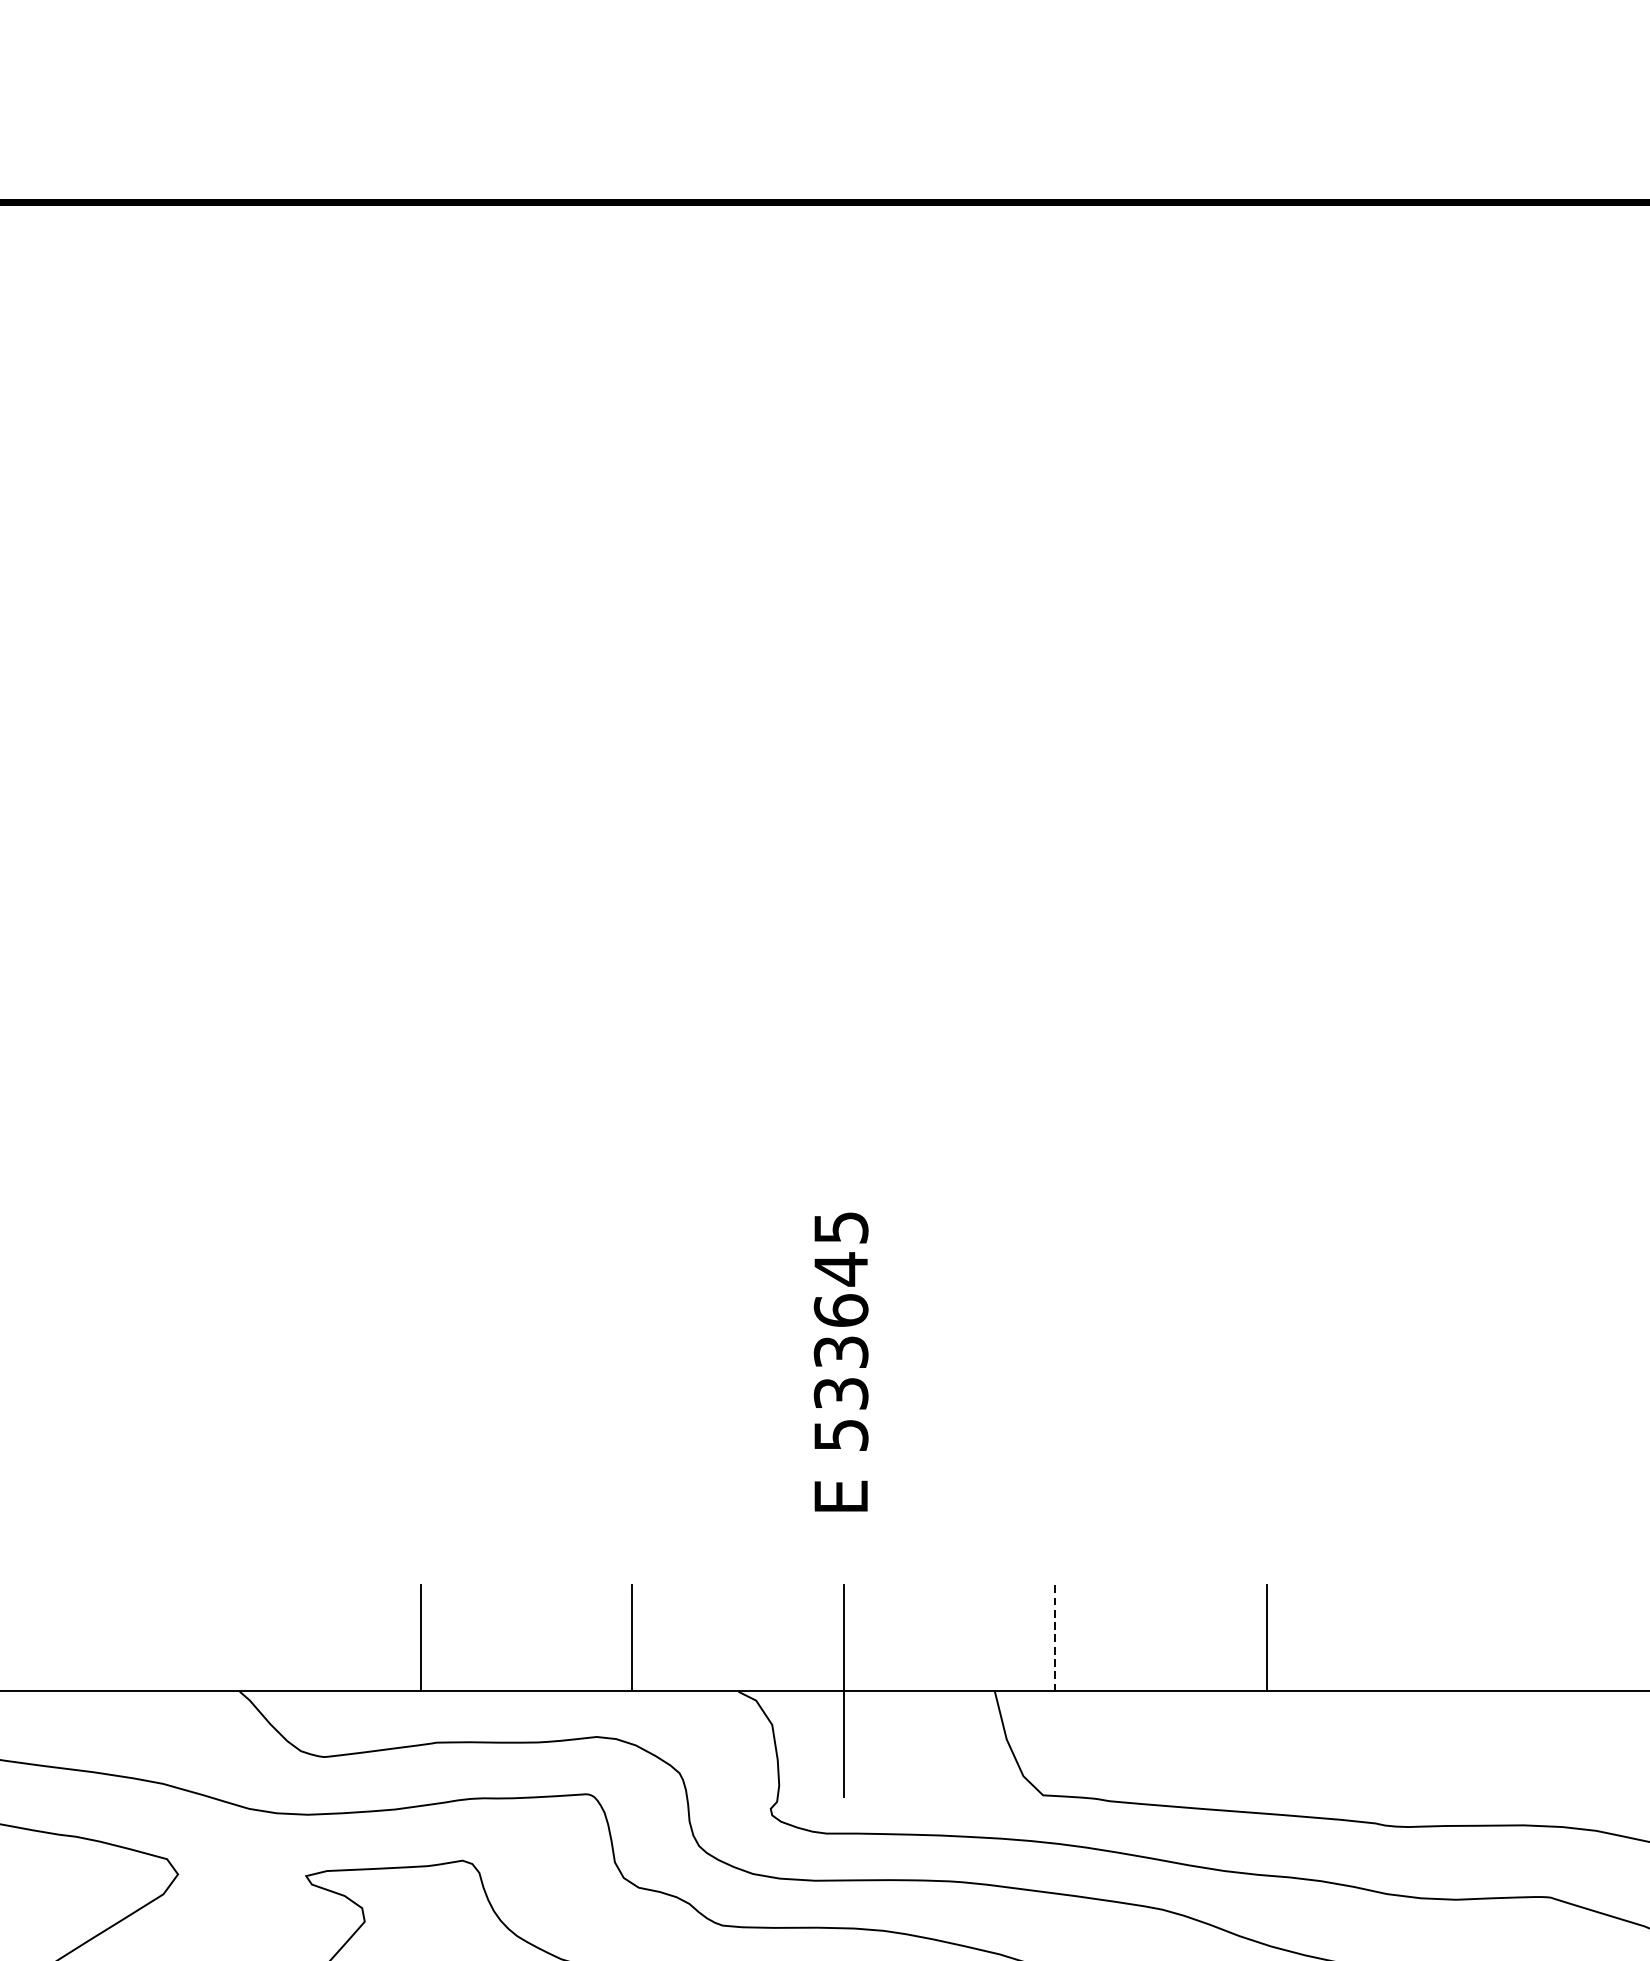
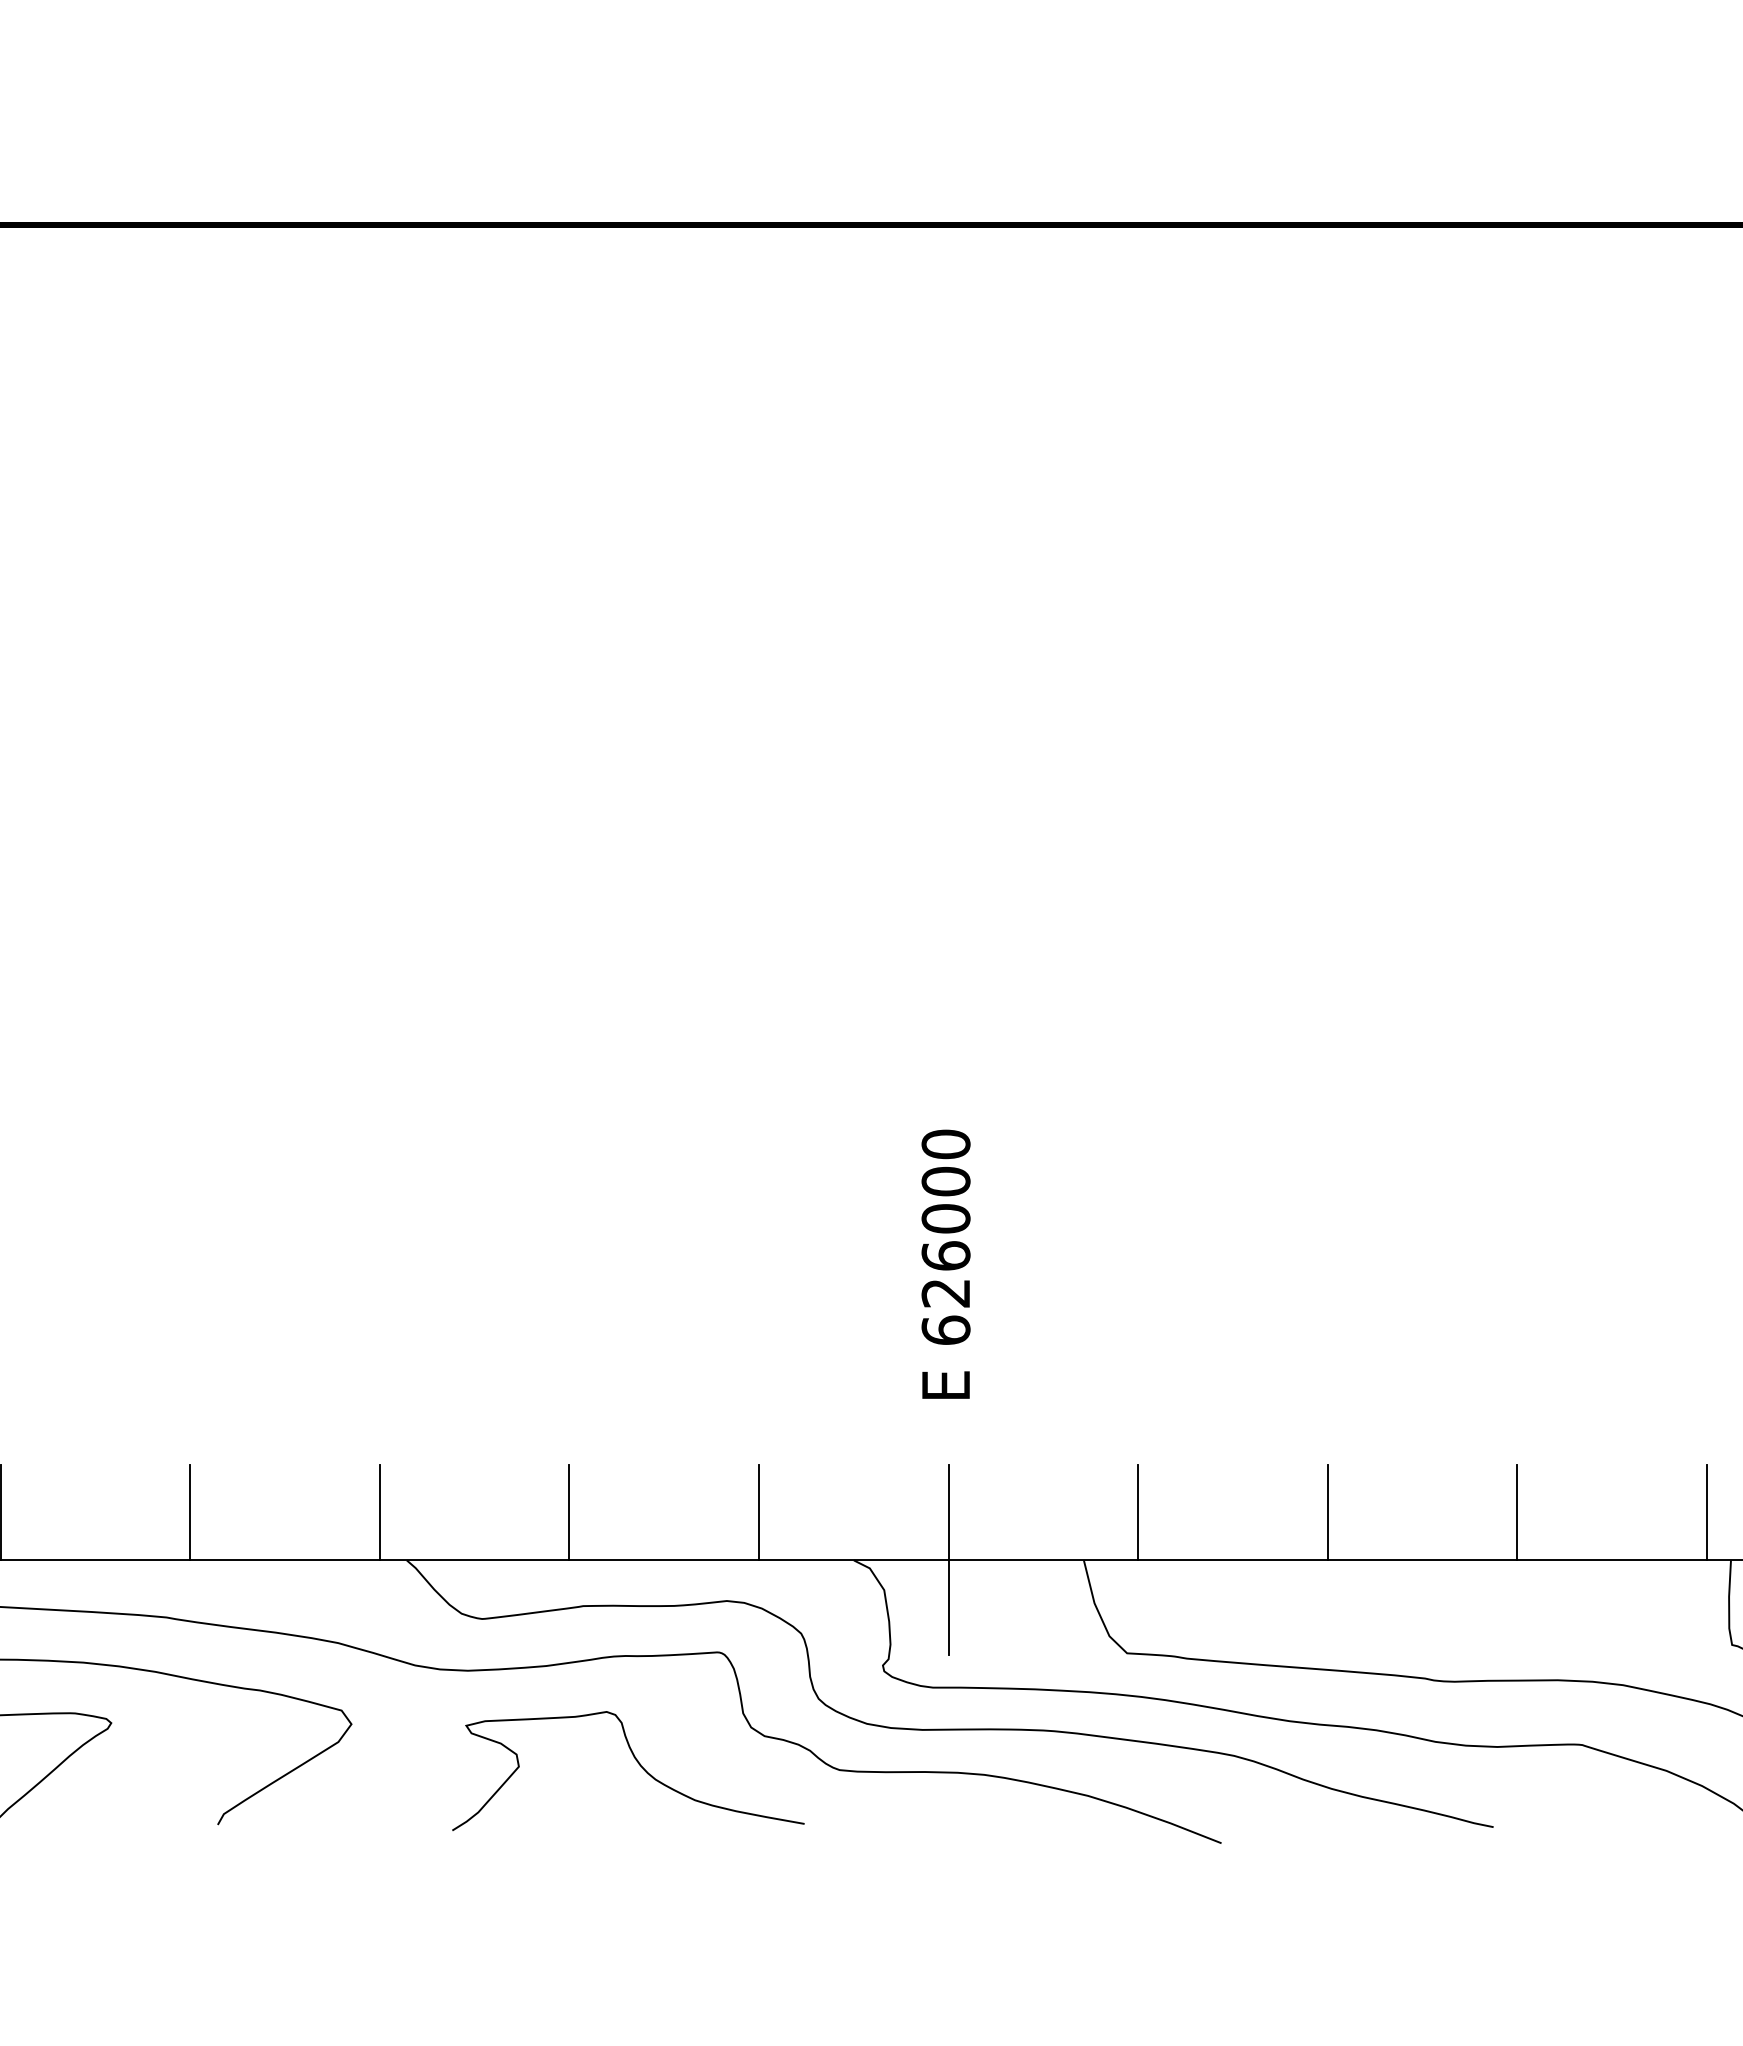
text: (840, 1330) -> (945, 1236), 533645 -> 626000
line: (209, 1638) -> (379, 1512), added
line: (1055, 1638) -> (1138, 1512), dashed -> solid
line: (1478, 1638) -> (1517, 1512), added

